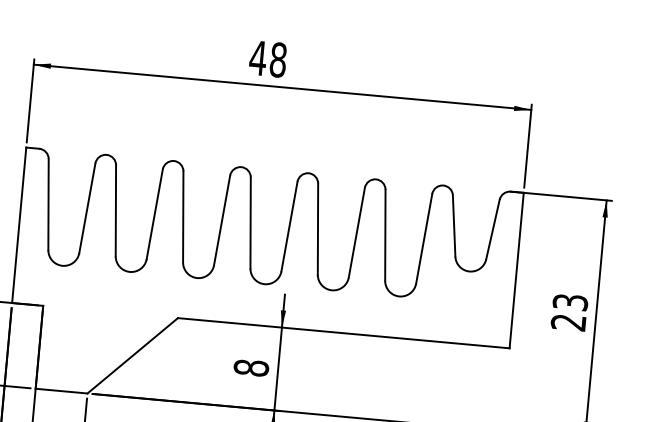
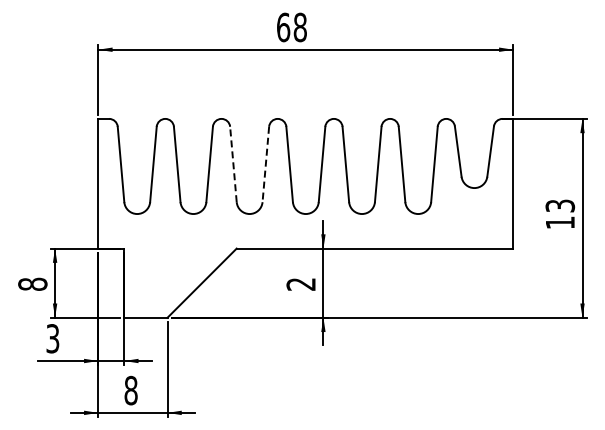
text: (258, 58) -> (283, 27), 48 -> 68
line: (183, 216) -> (233, 164), solid -> dashed
line: (221, 220) -> (265, 164), solid -> dashed
text: (567, 322) -> (559, 222), 23 -> 13
text: (250, 366) -> (300, 283), 8 -> 2

